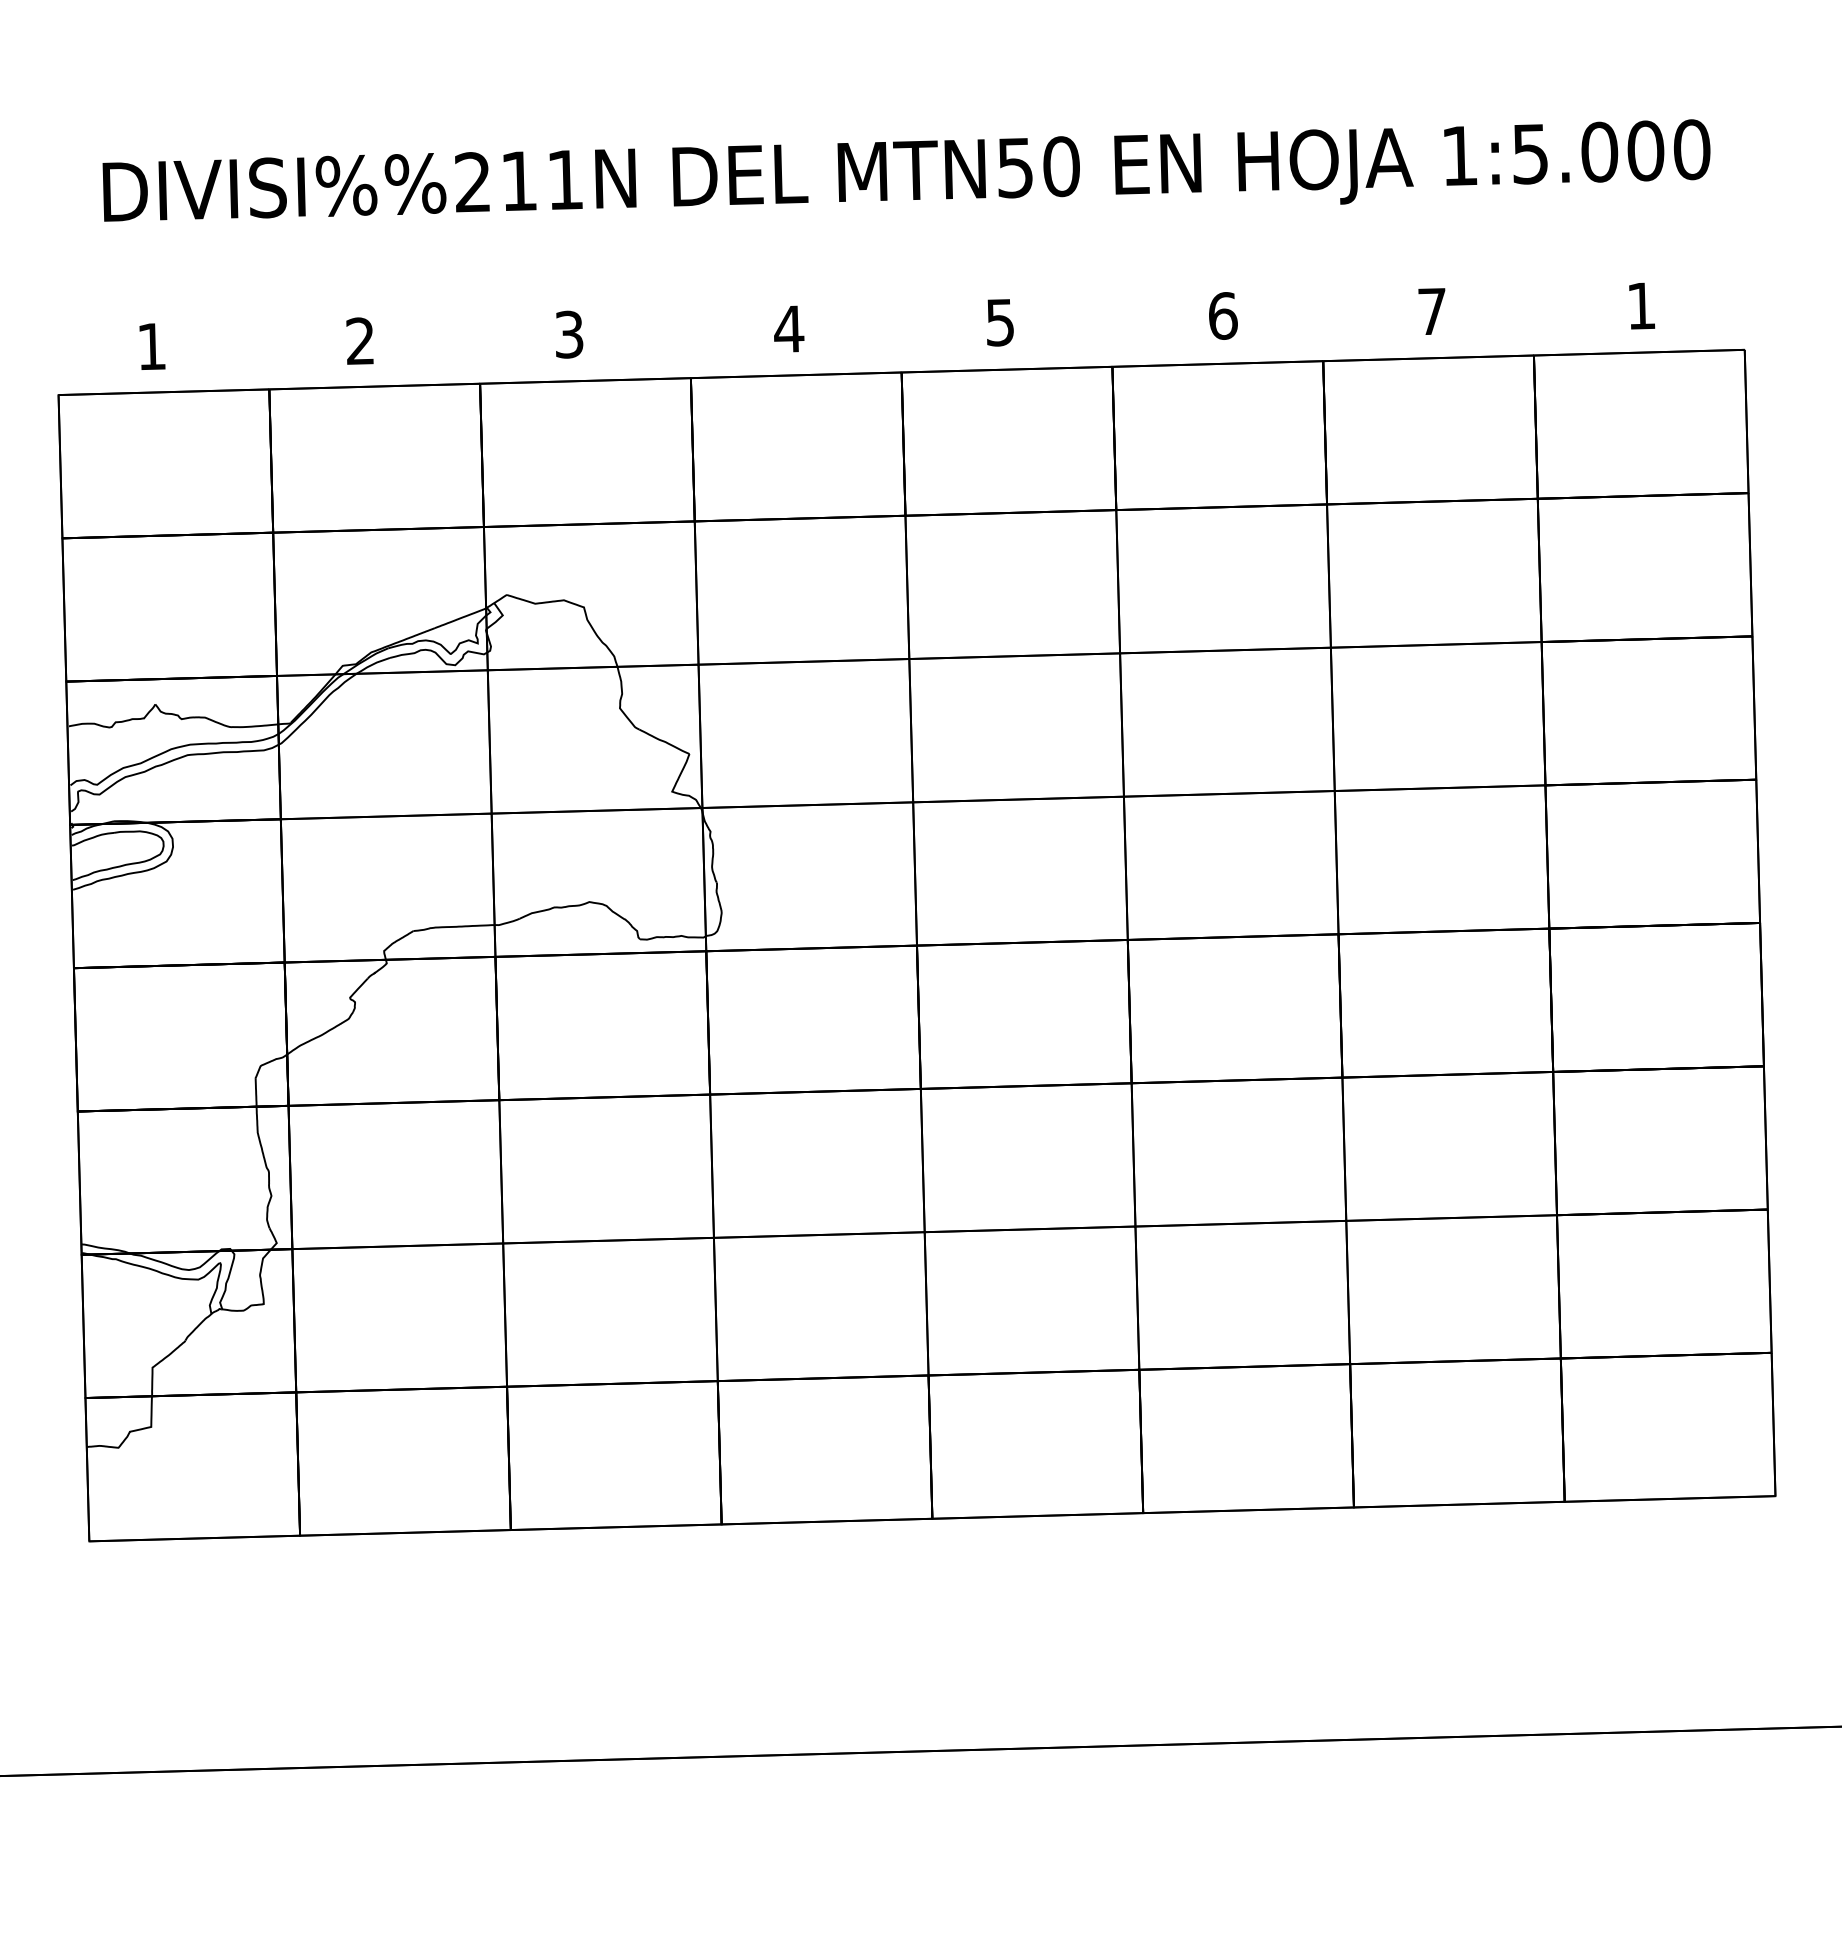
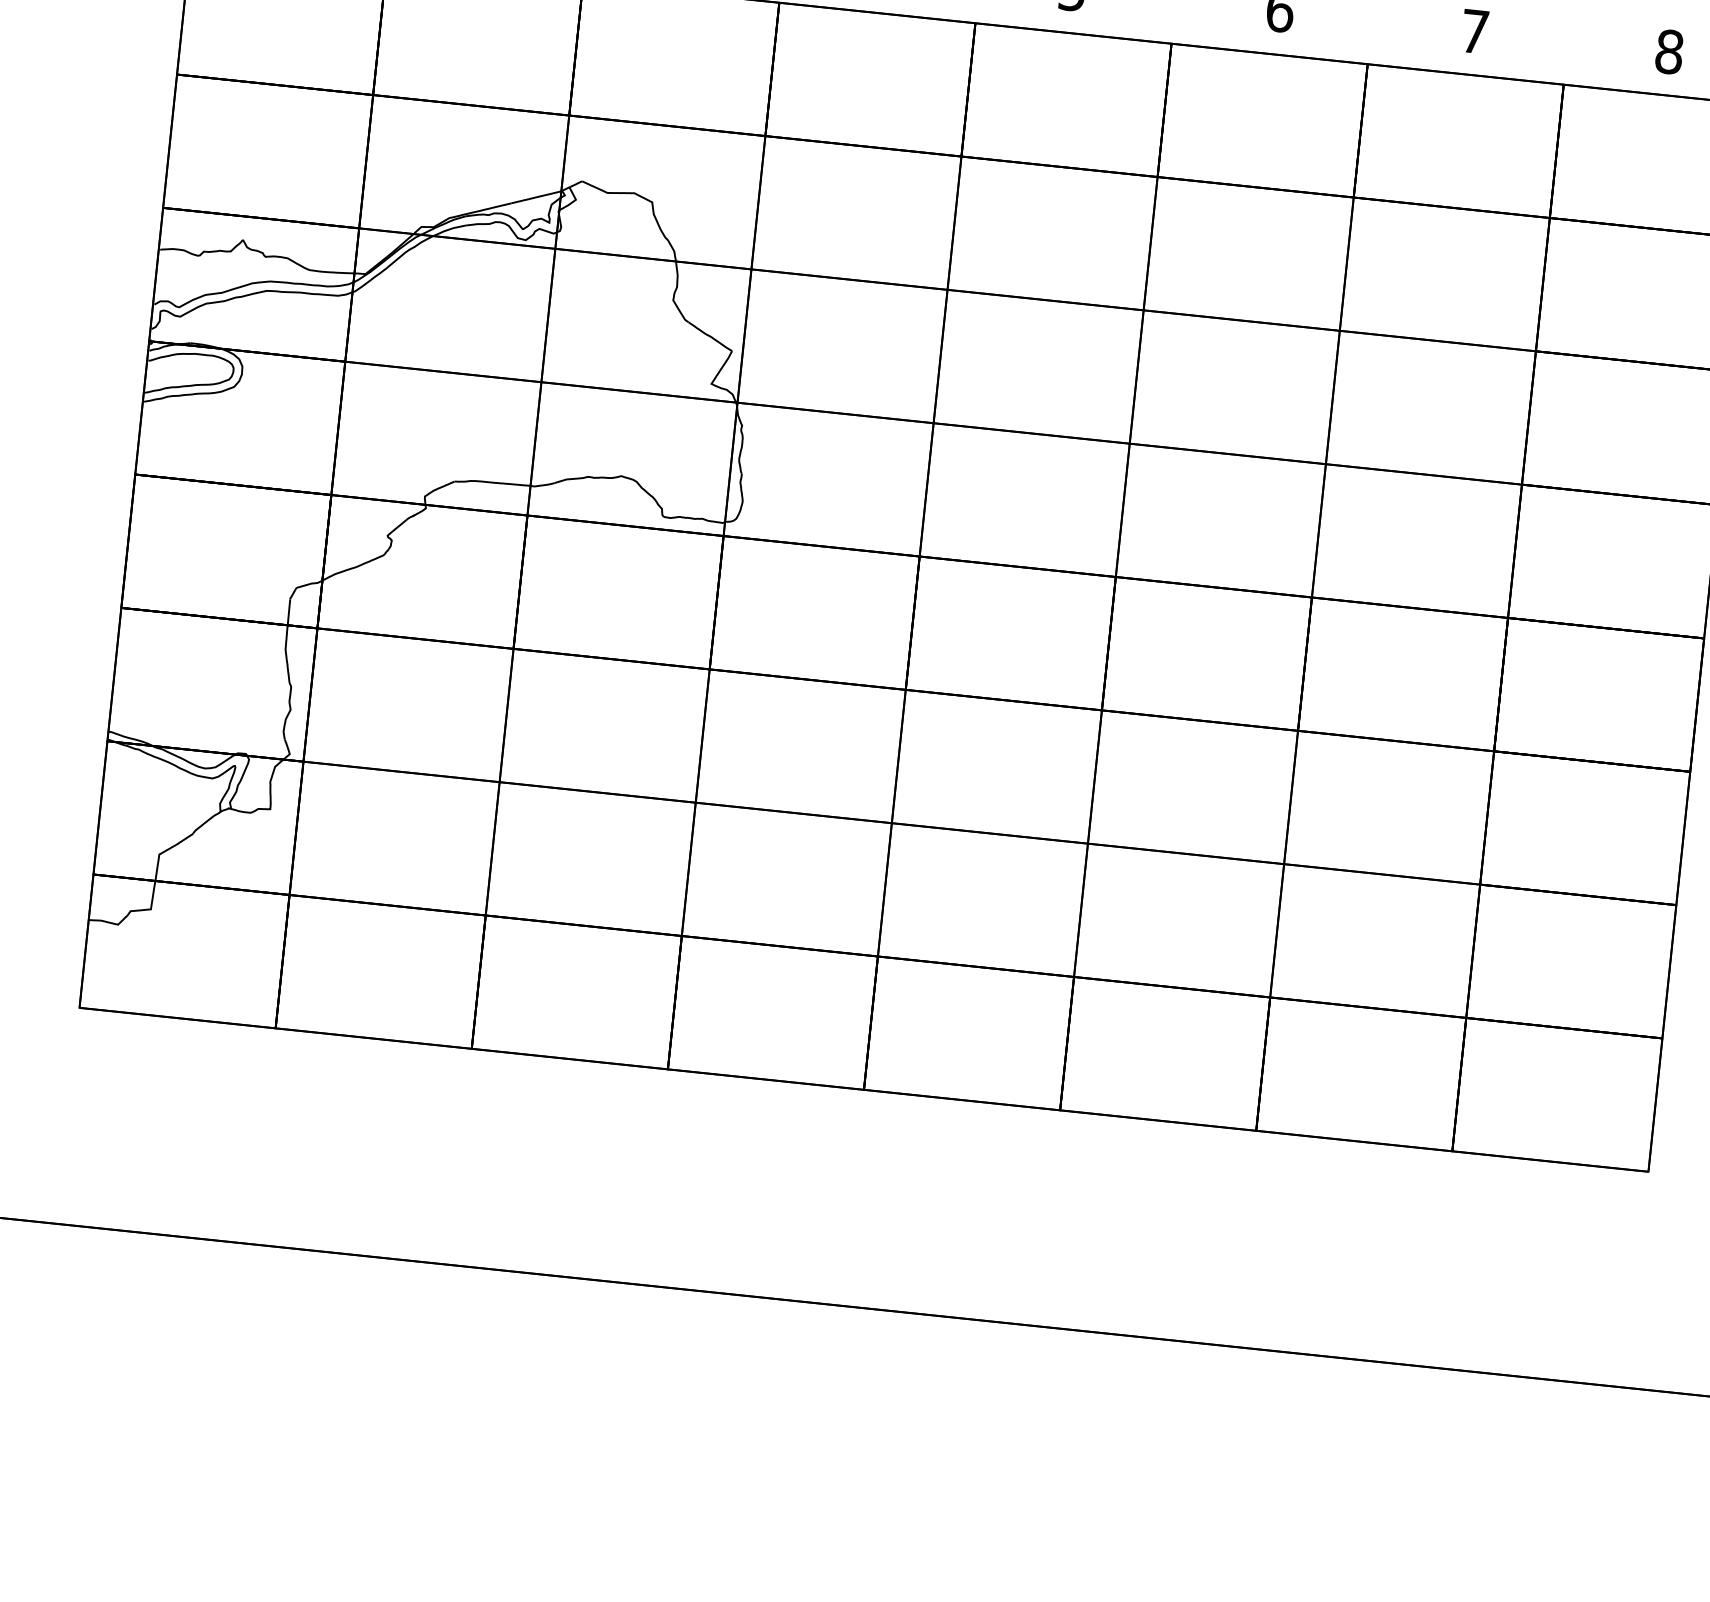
text: (1641, 306) -> (1669, 52), 1 -> 8

